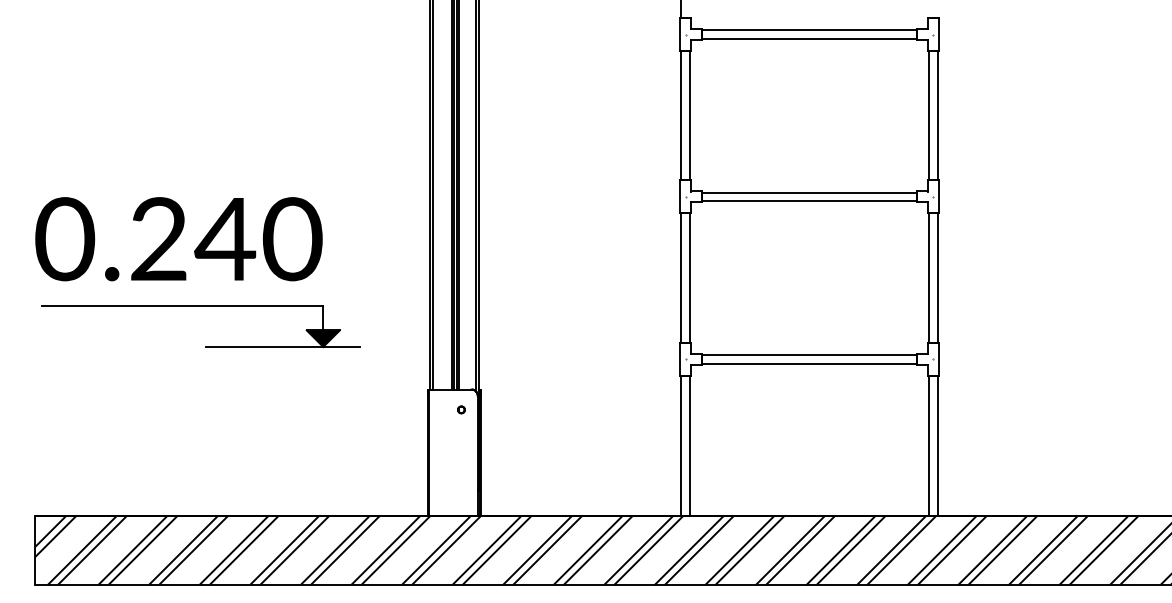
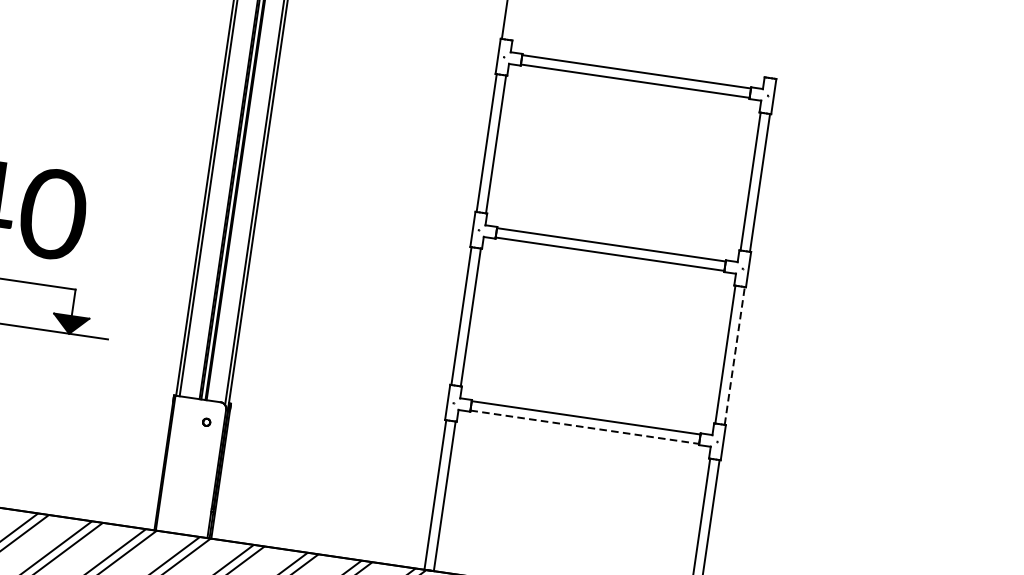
line: (937, 278) -> (734, 356), solid -> dashed
line: (809, 363) -> (584, 427), solid -> dashed

